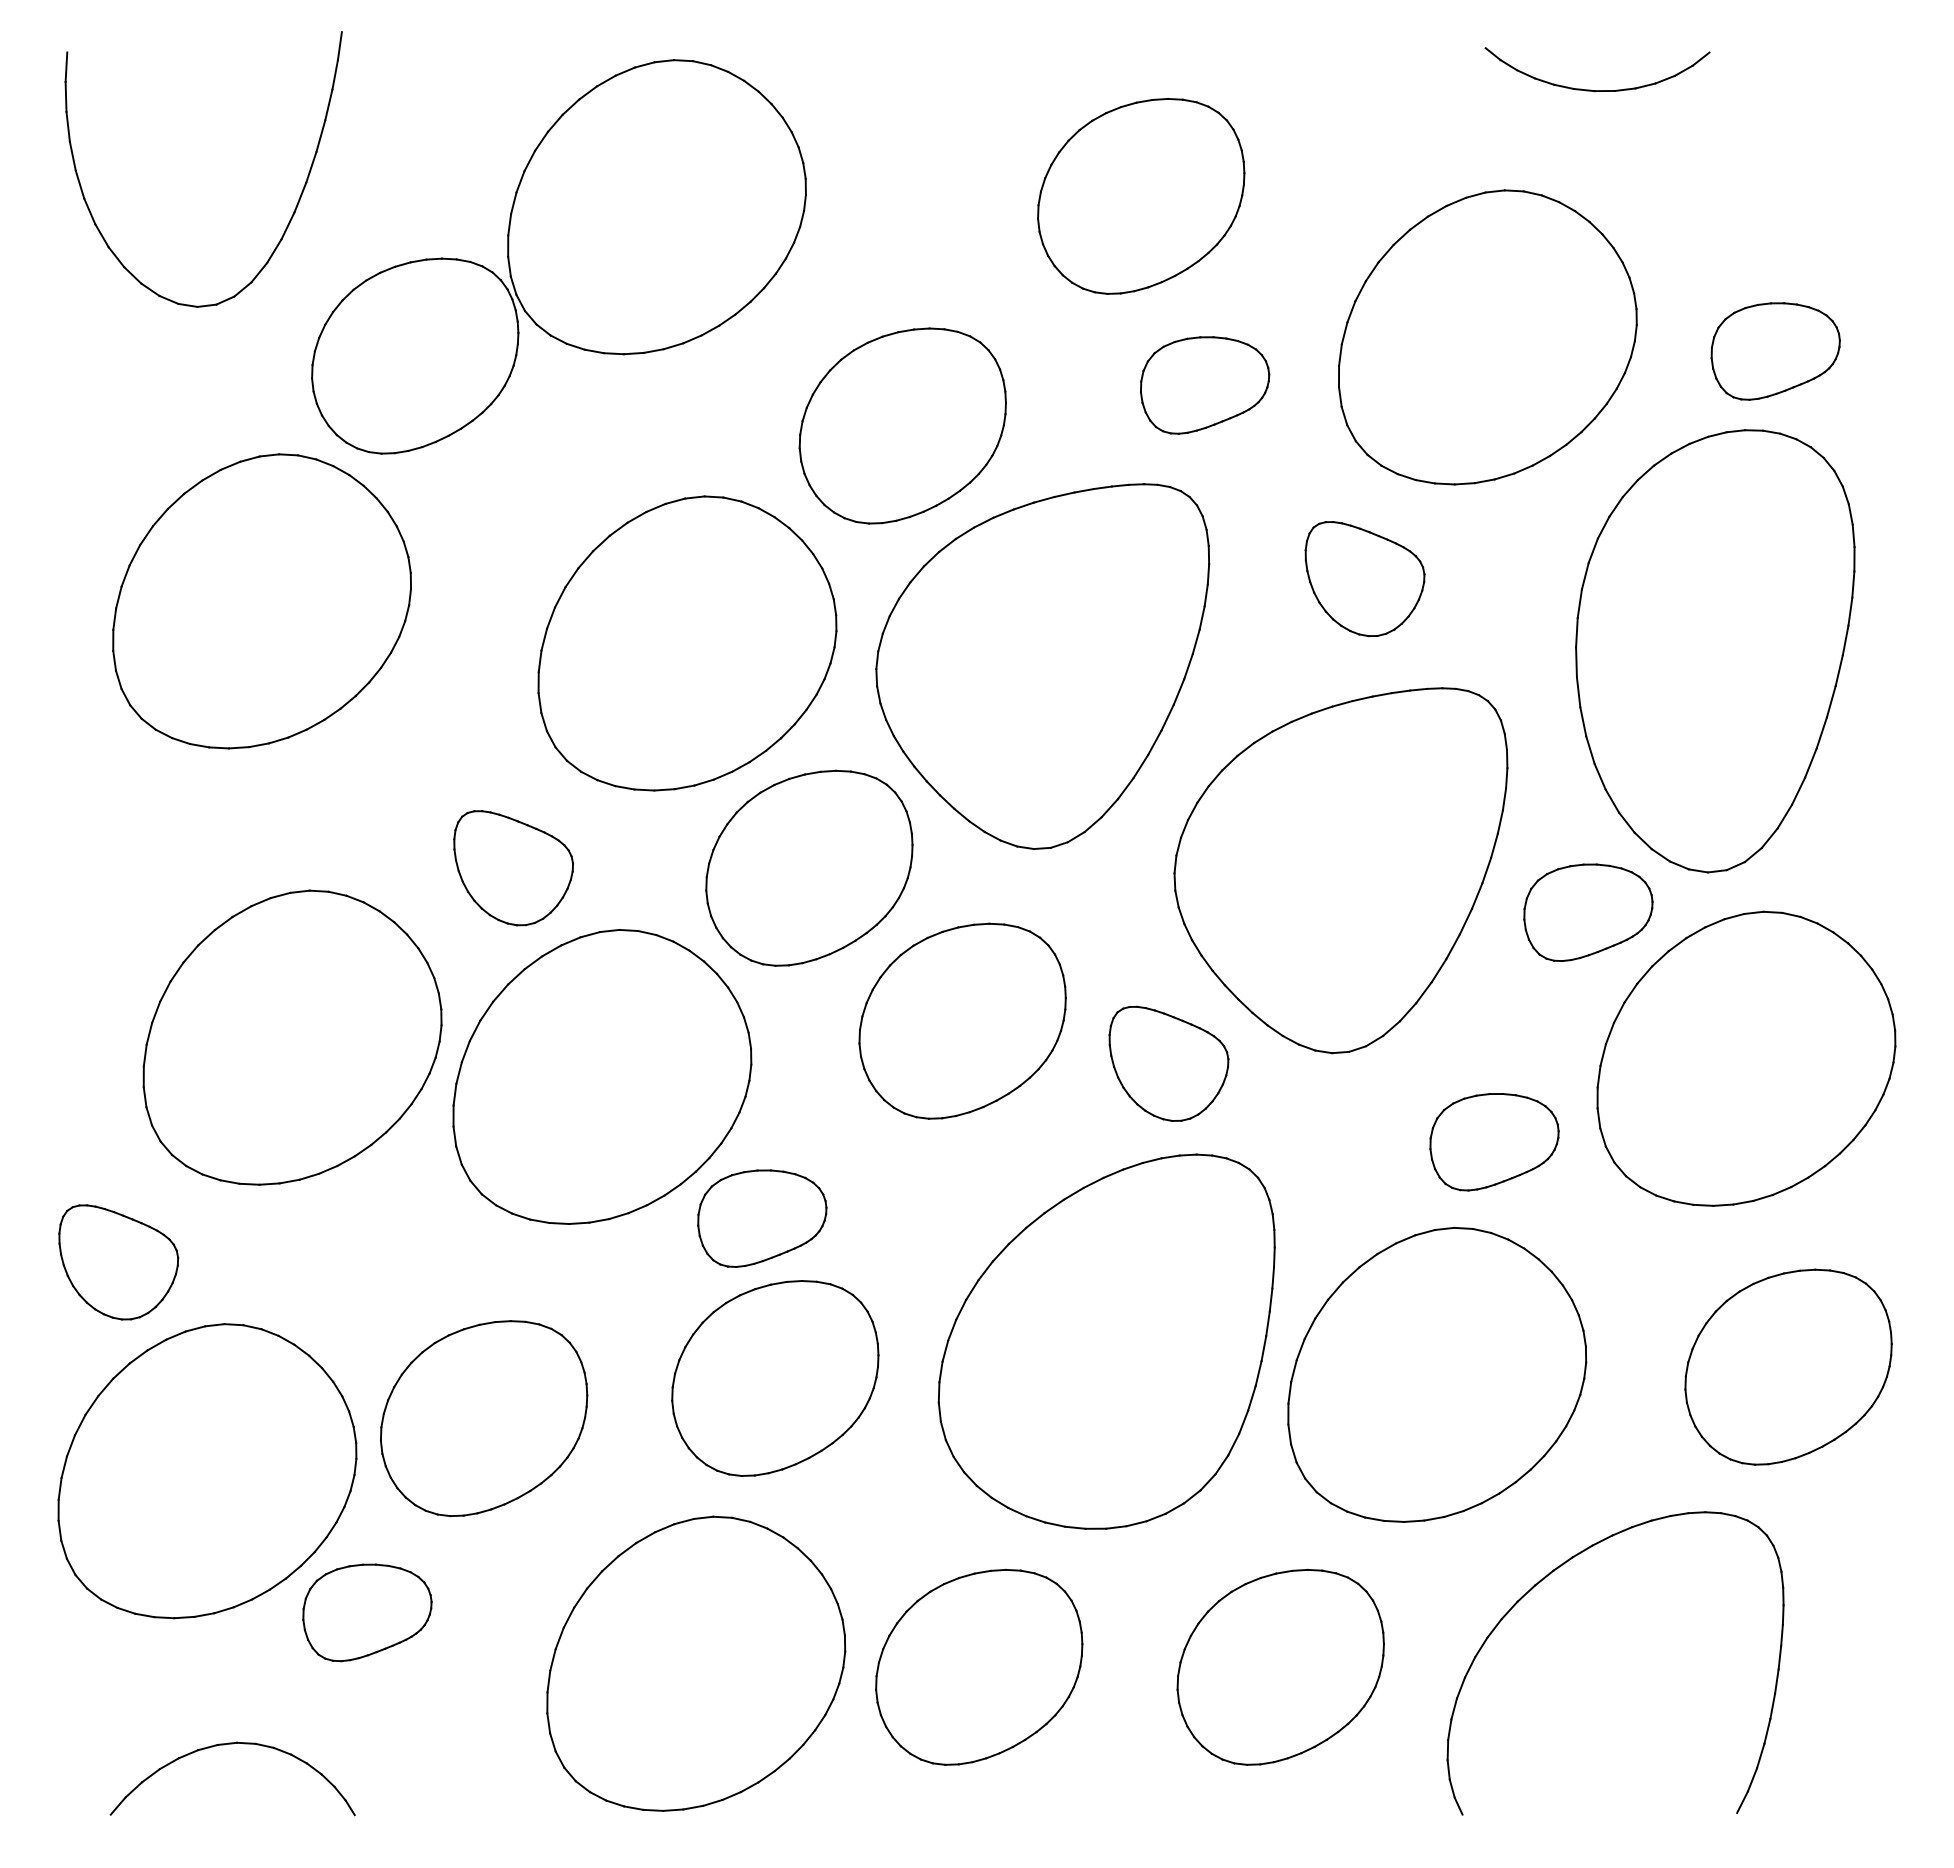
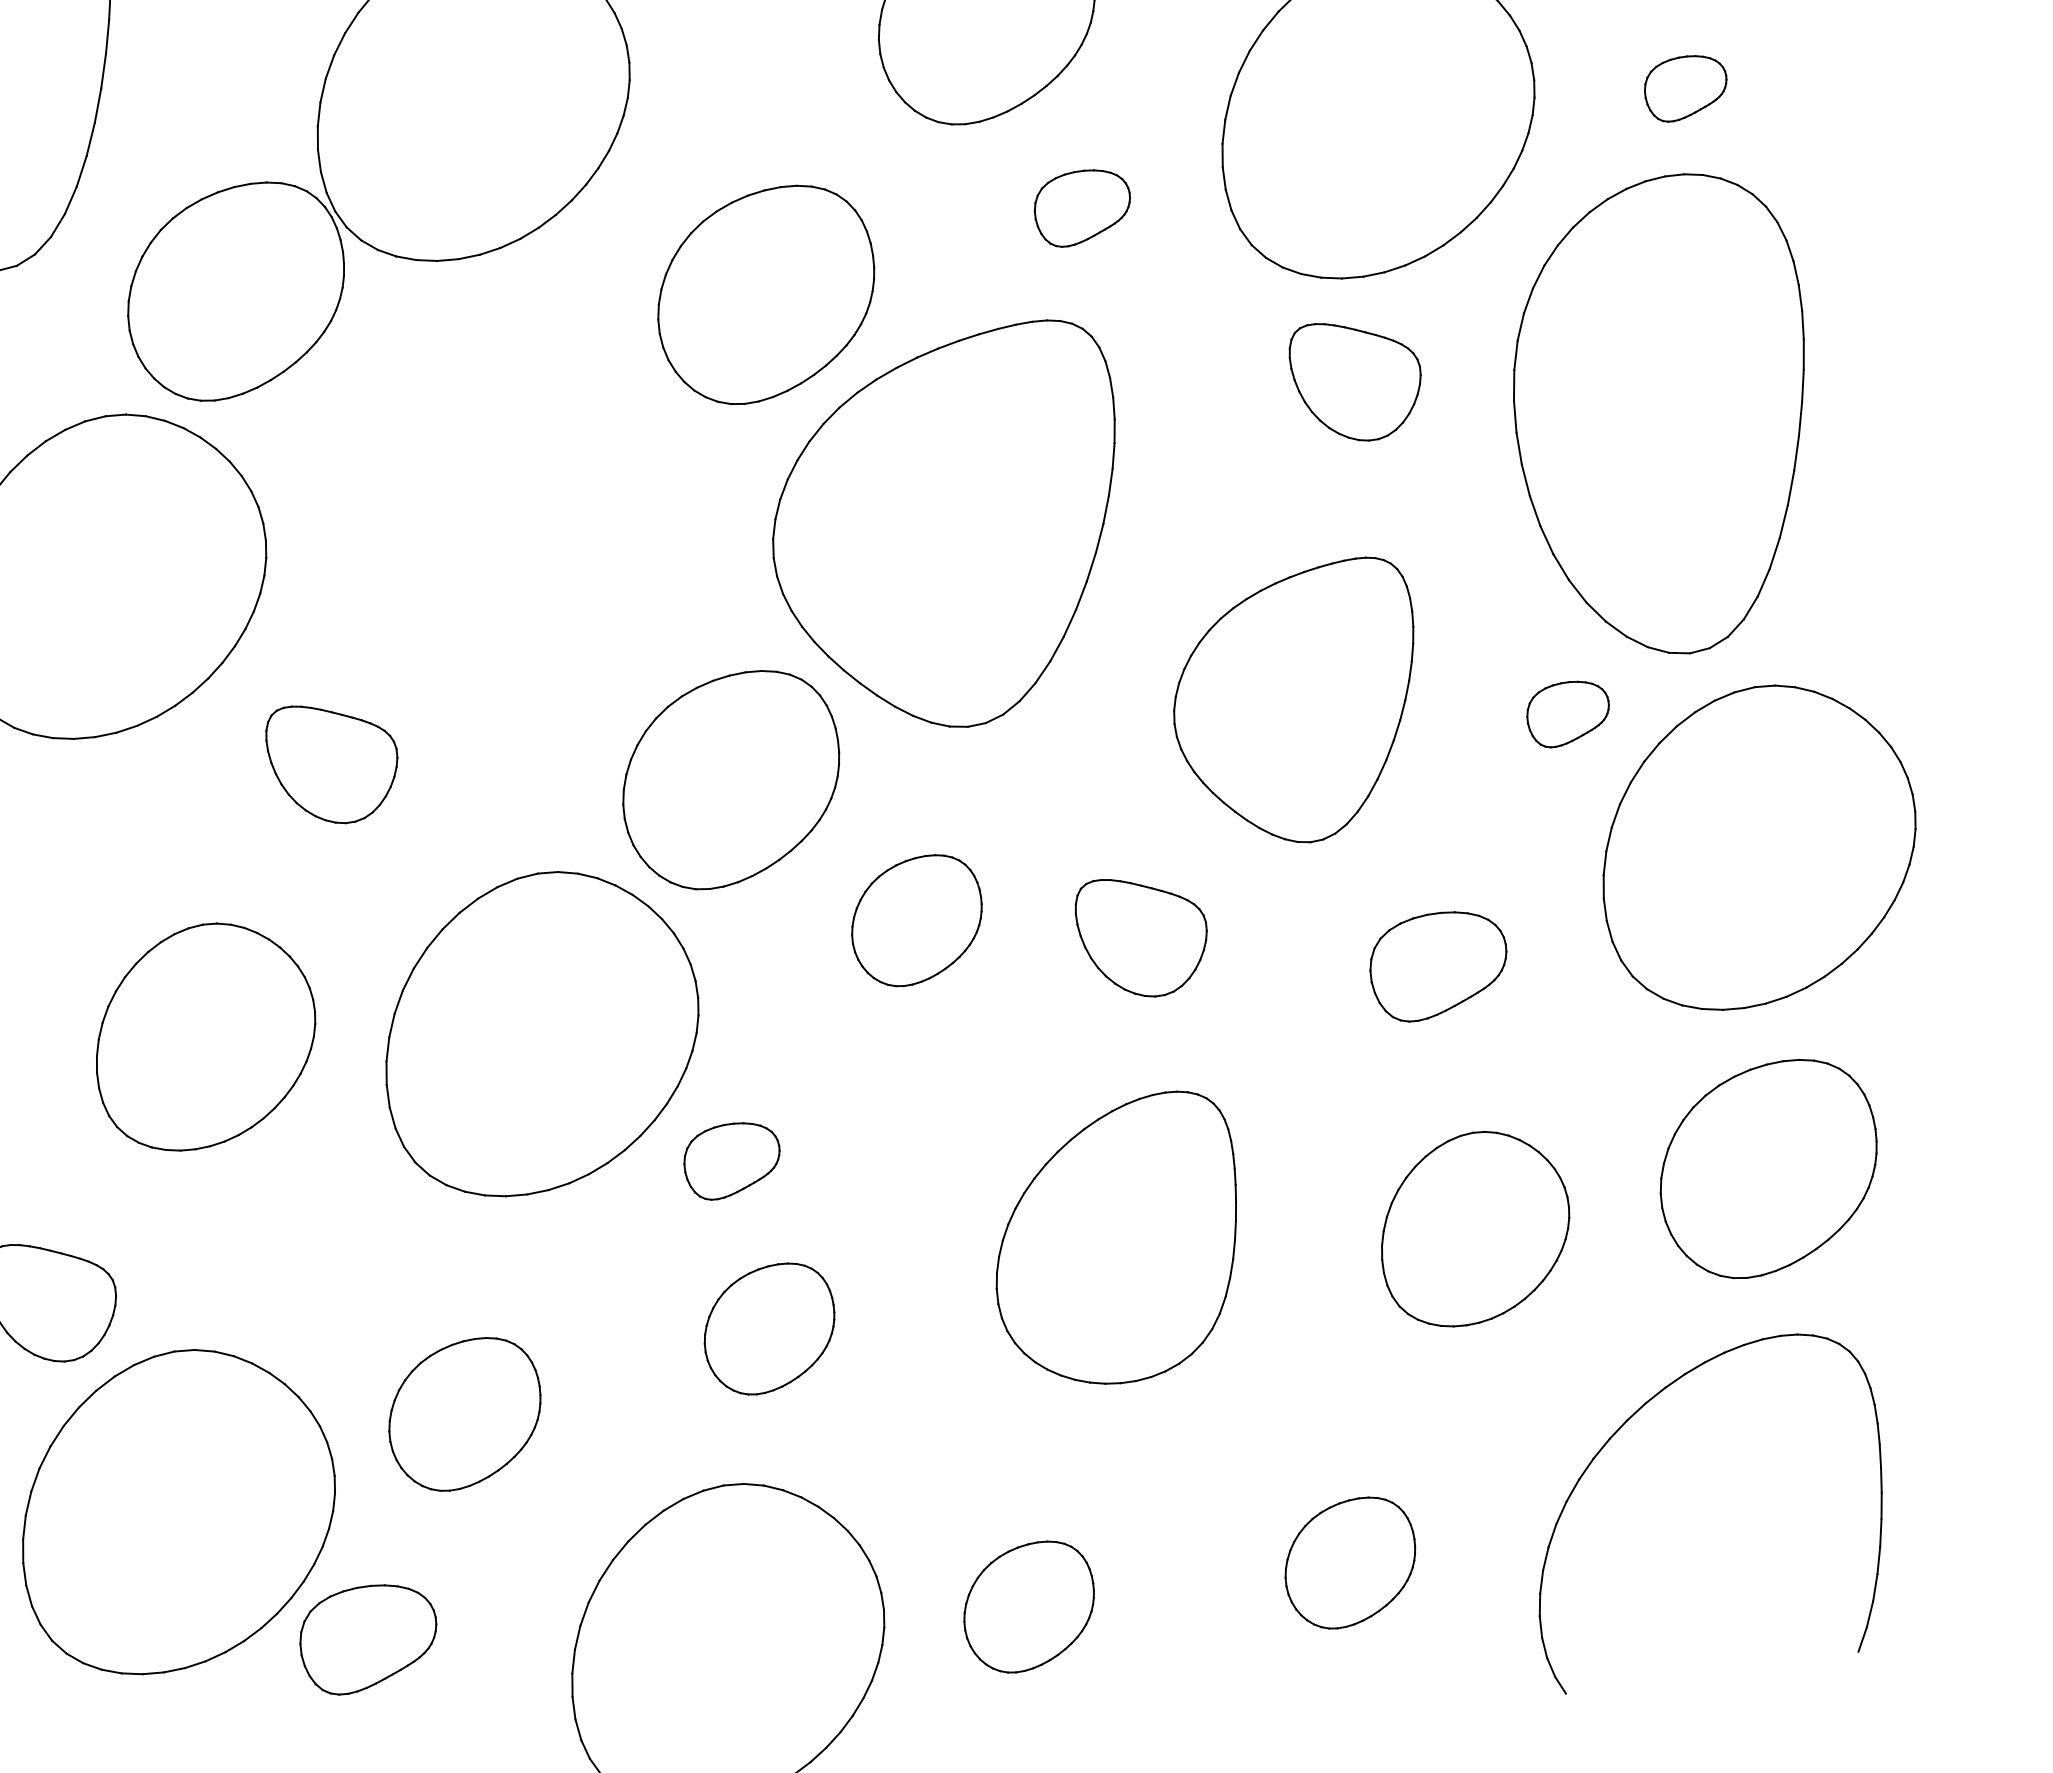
part: (1775, 351) -> (1685, 88), size x0.6
part: (1205, 385) -> (1083, 207), size x0.7
part: (1364, 579) -> (1356, 380), moved
part: (687, 643) -> (568, 558), removed
part: (513, 868) -> (333, 763), moved
part: (1340, 870) -> (1297, 704), size x0.7
part: (1588, 912) -> (1568, 713), size x0.6
part: (962, 1020) -> (916, 920), size x0.6
part: (292, 1037) -> (205, 1036), size x0.7
part: (1494, 1142) -> (1439, 965), moved
part: (762, 1218) -> (732, 1160), size x0.7
part: (1106, 1341) -> (1117, 1241), size x0.7
part: (1788, 1366) -> (1768, 1168), moved
part: (1437, 1374) -> (1474, 1228), size x0.6
part: (775, 1378) -> (769, 1329), size x0.6
part: (484, 1418) -> (465, 1414), size x0.7
part: (979, 1666) -> (1029, 1606), size x0.6
part: (1280, 1666) -> (1350, 1562), size x0.6

